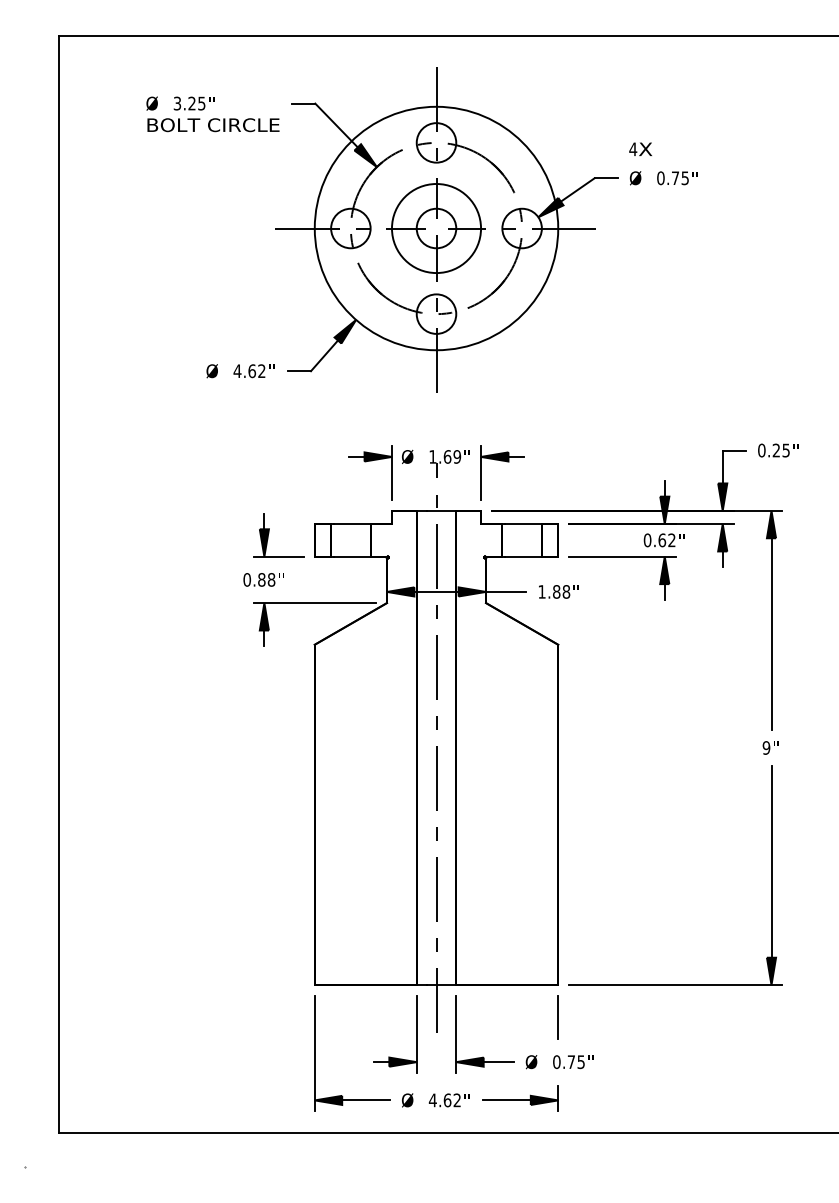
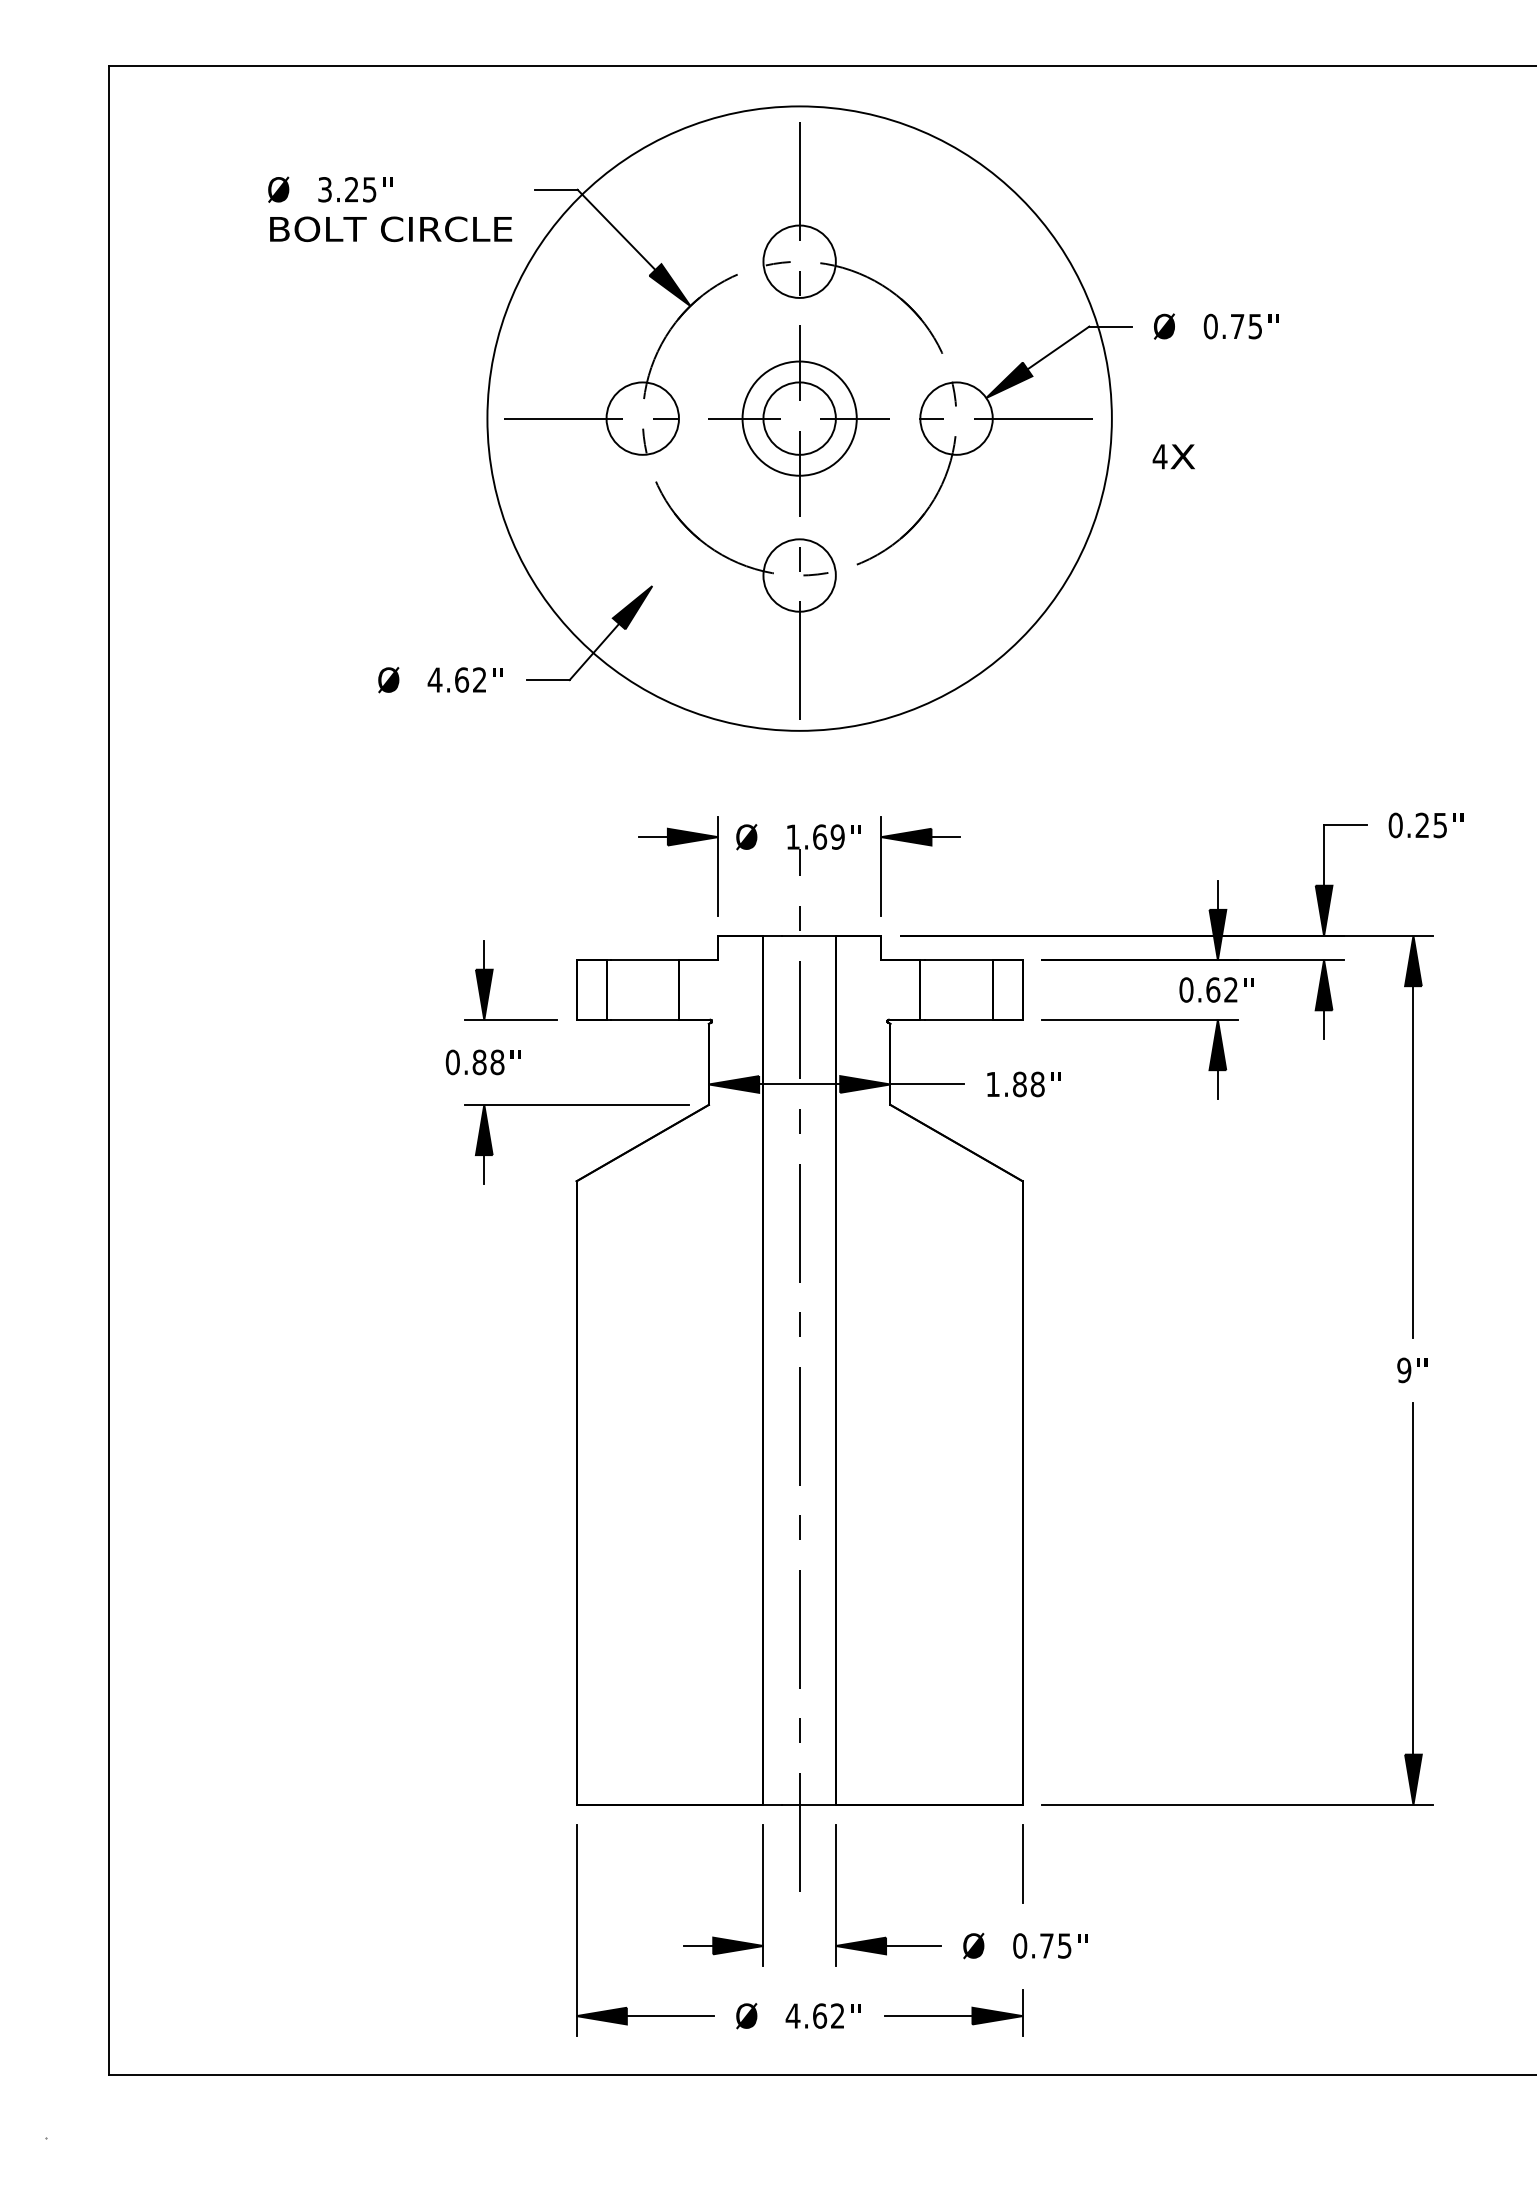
text: (640, 148) -> (1173, 455), moved
circle: (436, 228) -> (799, 418), size x0.7
circle: (436, 228) -> (799, 418), size x1.4

